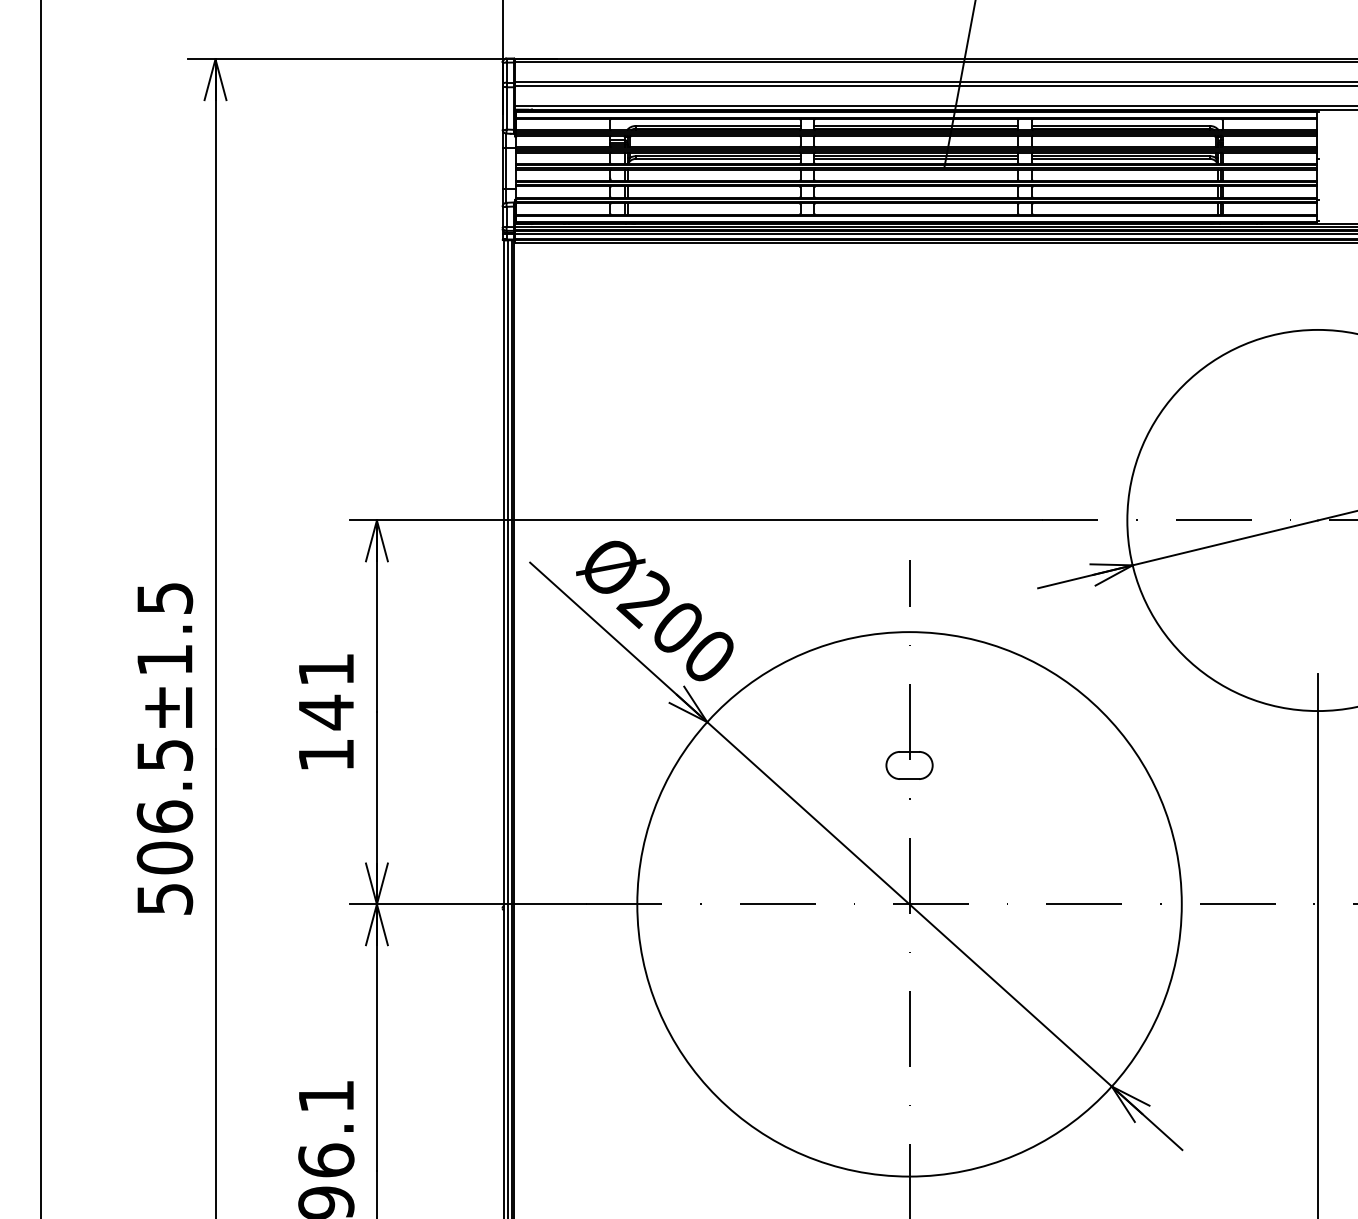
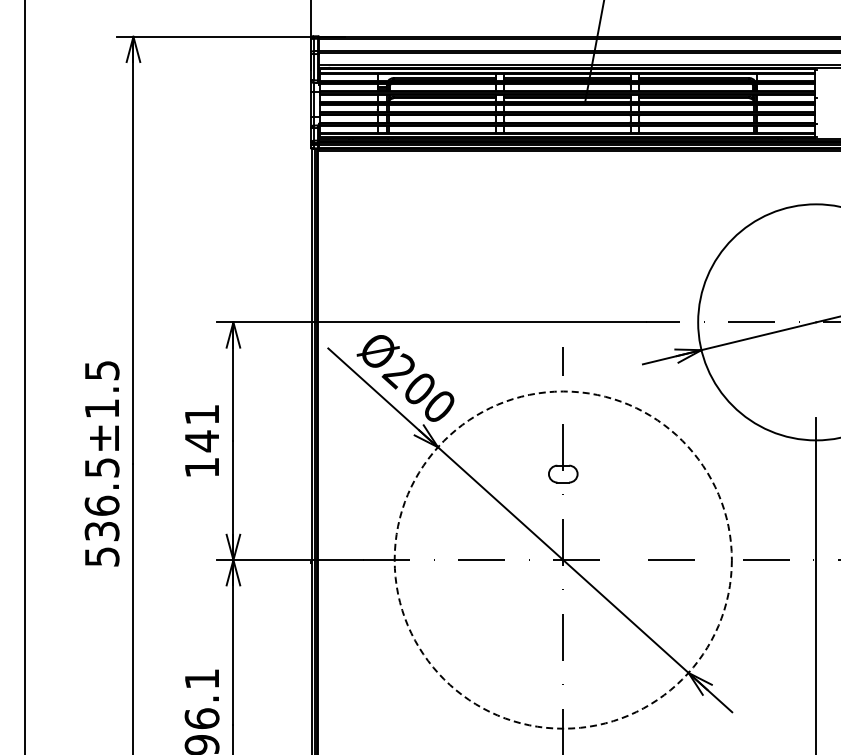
text: (163, 858) -> (101, 531), 506.5±1.5 -> 536.5±1.5
circle: (908, 903) -> (562, 559), solid -> dashed

